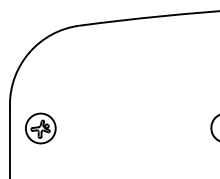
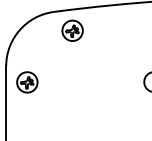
part: (106, 52) -> (72, 30), added

